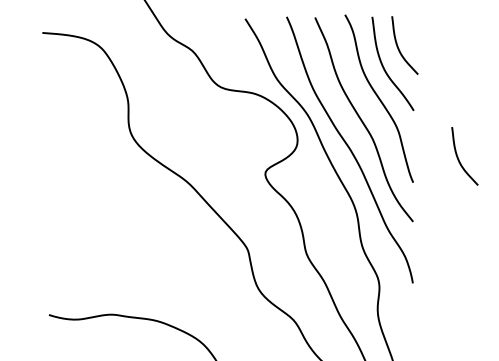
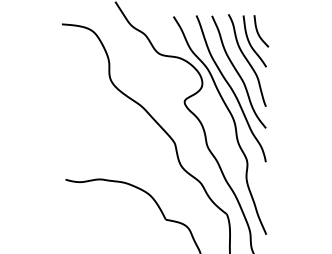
curve: (461, 160) -> (292, 94), removed

